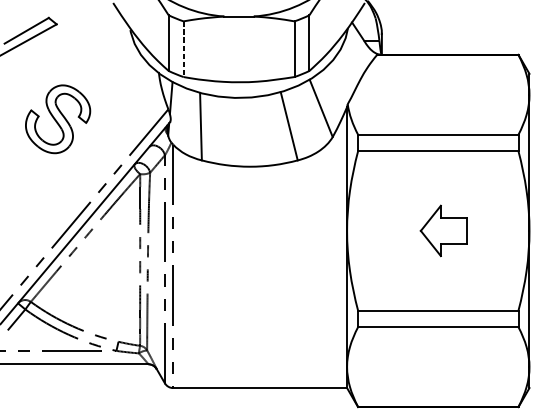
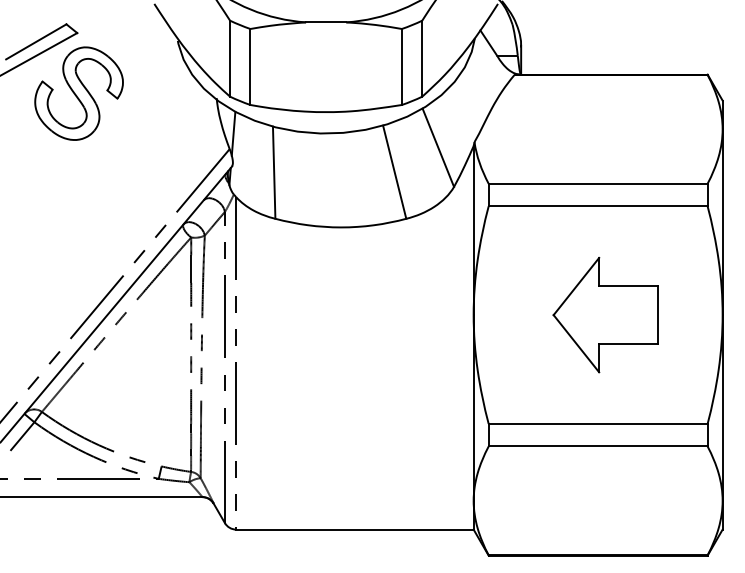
line: (183, 49) -> (250, 67), dashed -> solid
part: (57, 119) -> (78, 93), moved
part: (443, 230) -> (605, 314), size x1.67

